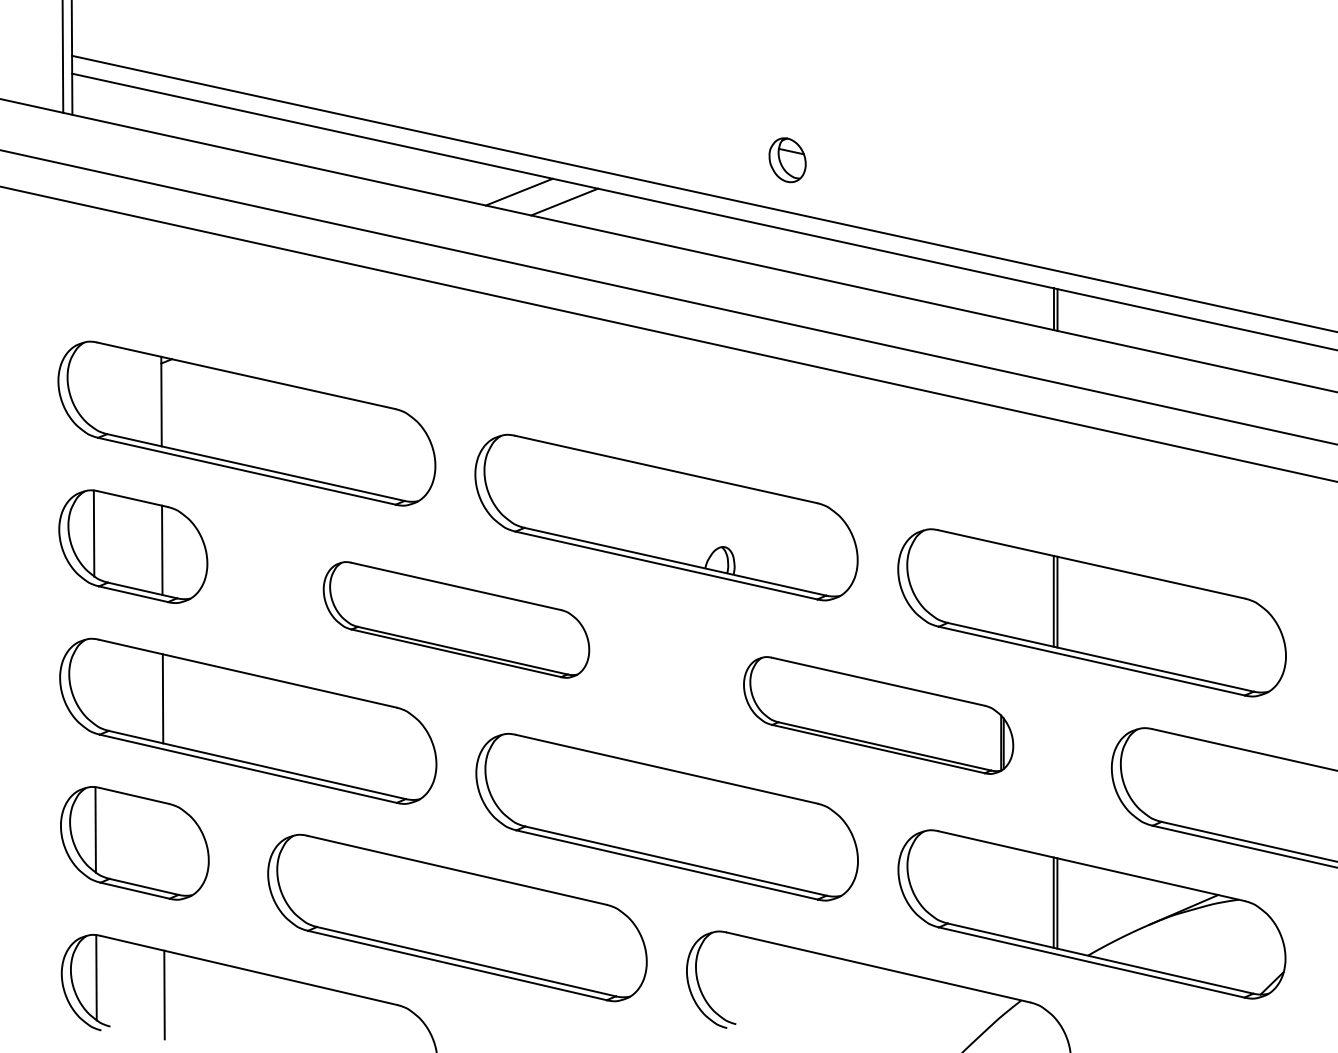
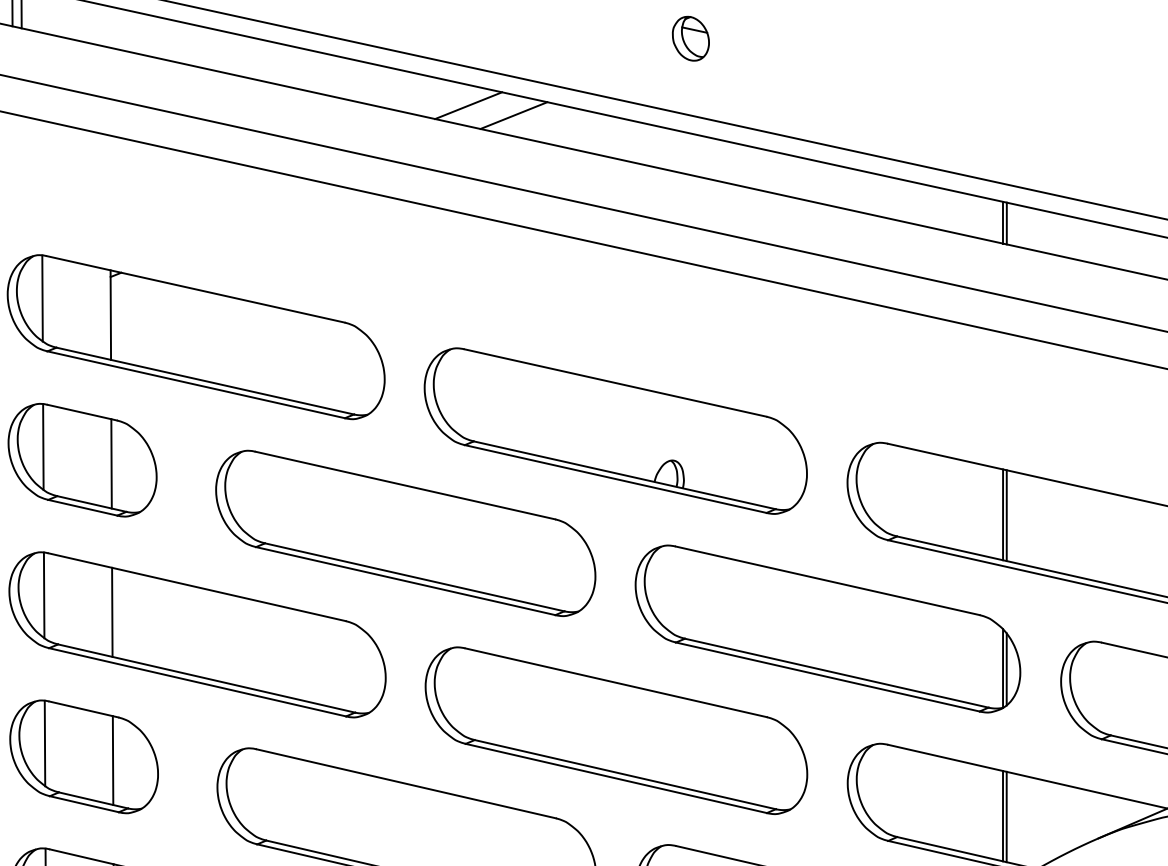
part: (787, 160) -> (690, 39), moved
line: (93, 384) -> (42, 298), added
part: (456, 619) -> (405, 533), size x1.43
line: (94, 681) -> (43, 595), added
part: (878, 715) -> (827, 629), size x1.43
line: (163, 846) -> (112, 760), added

